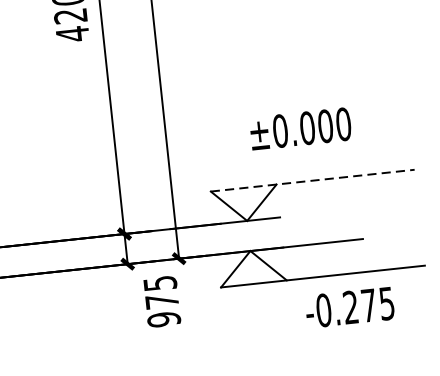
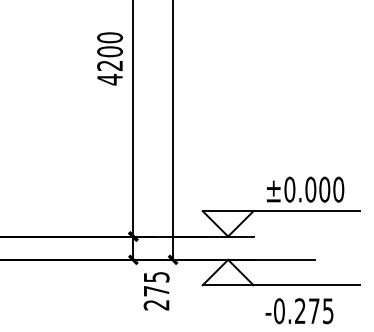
text: (300, 128) -> (305, 189), moved
line: (312, 181) -> (281, 211), dashed -> solid
text: (163, 318) -> (156, 304), 975 -> 275

